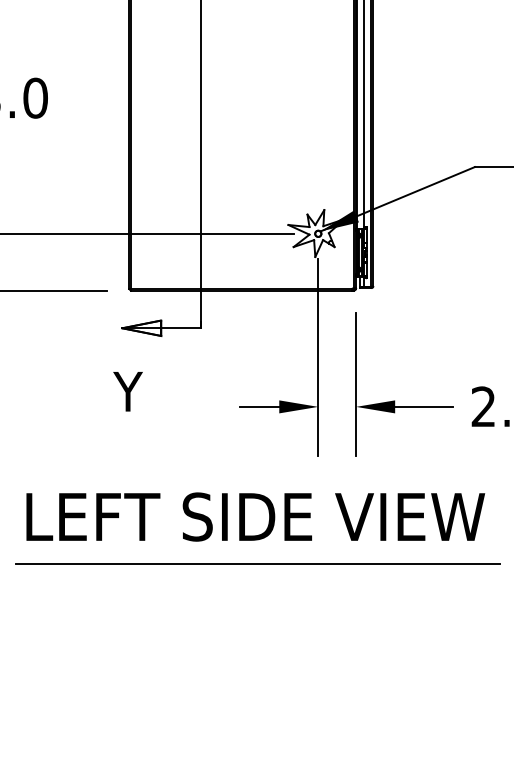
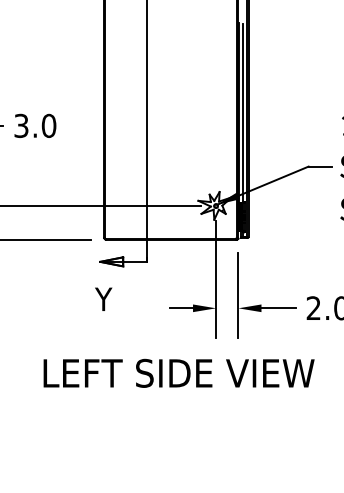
line: (258, 564) -> (180, 401), removed

